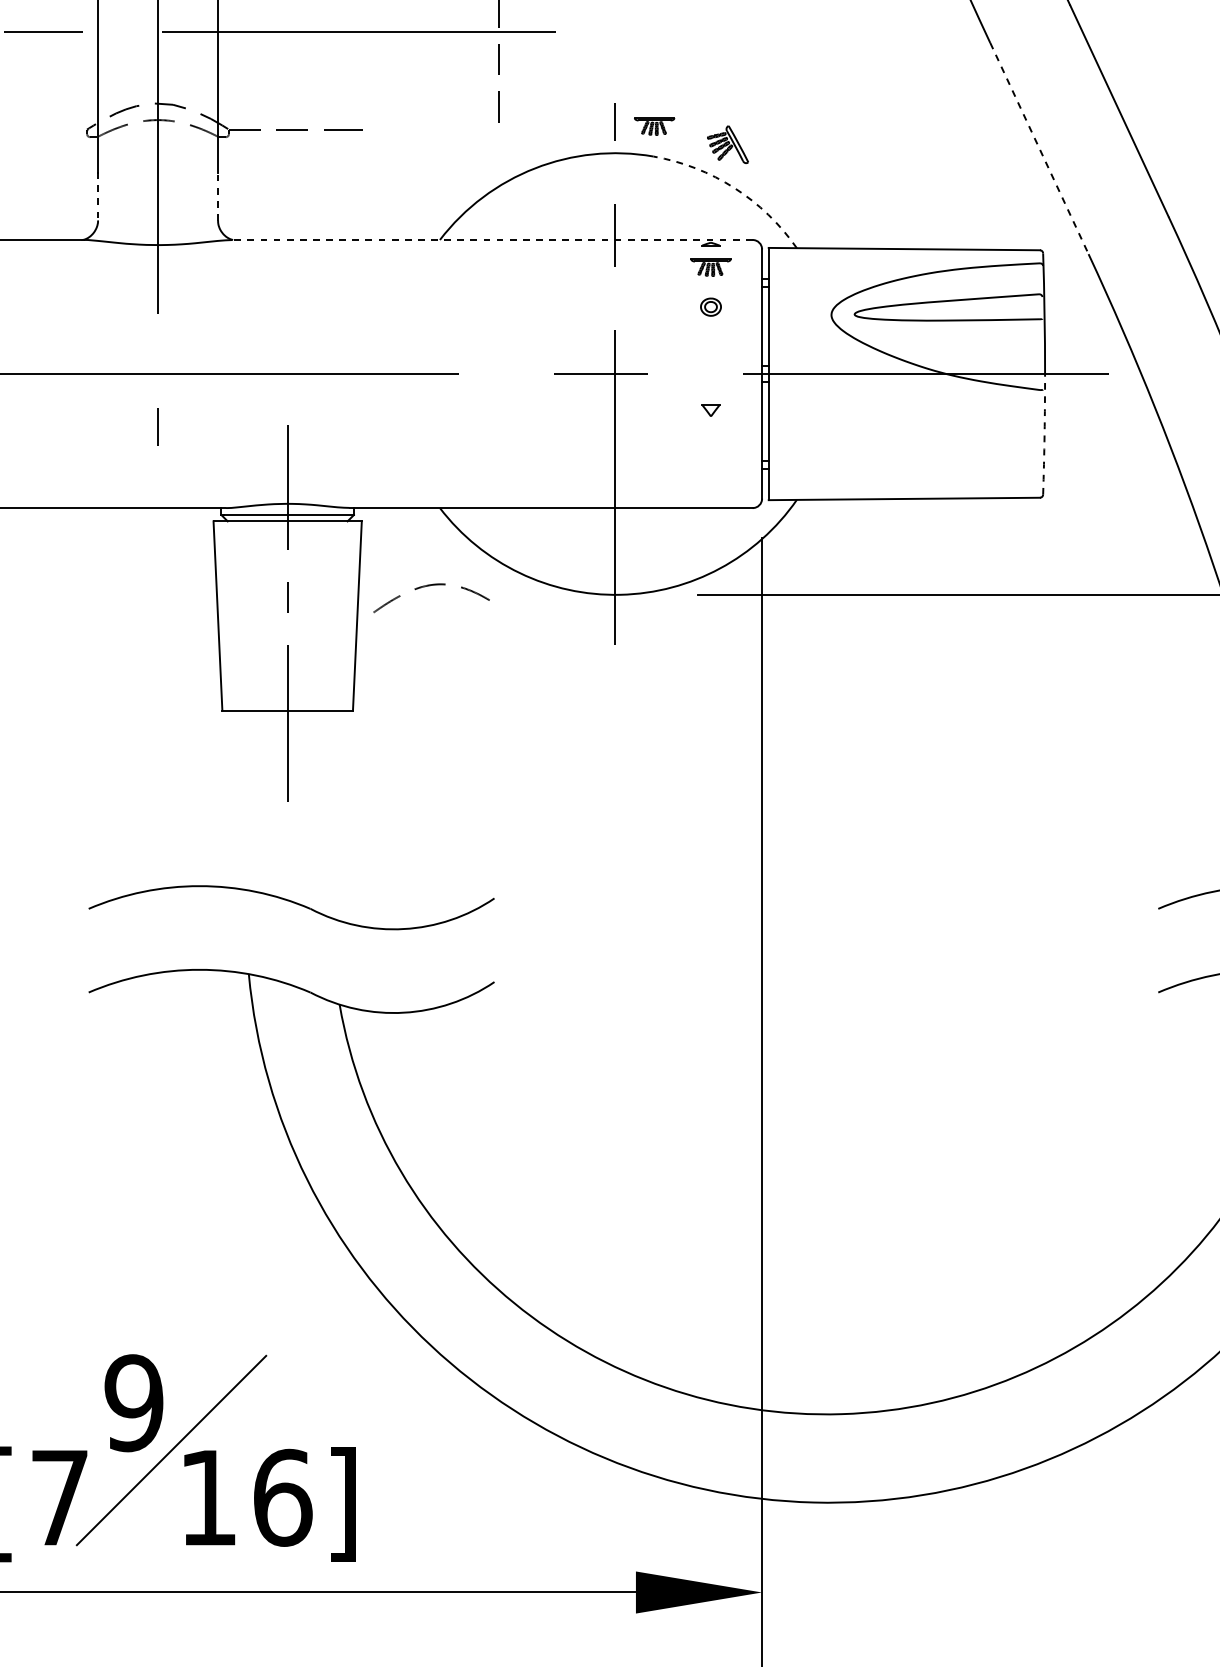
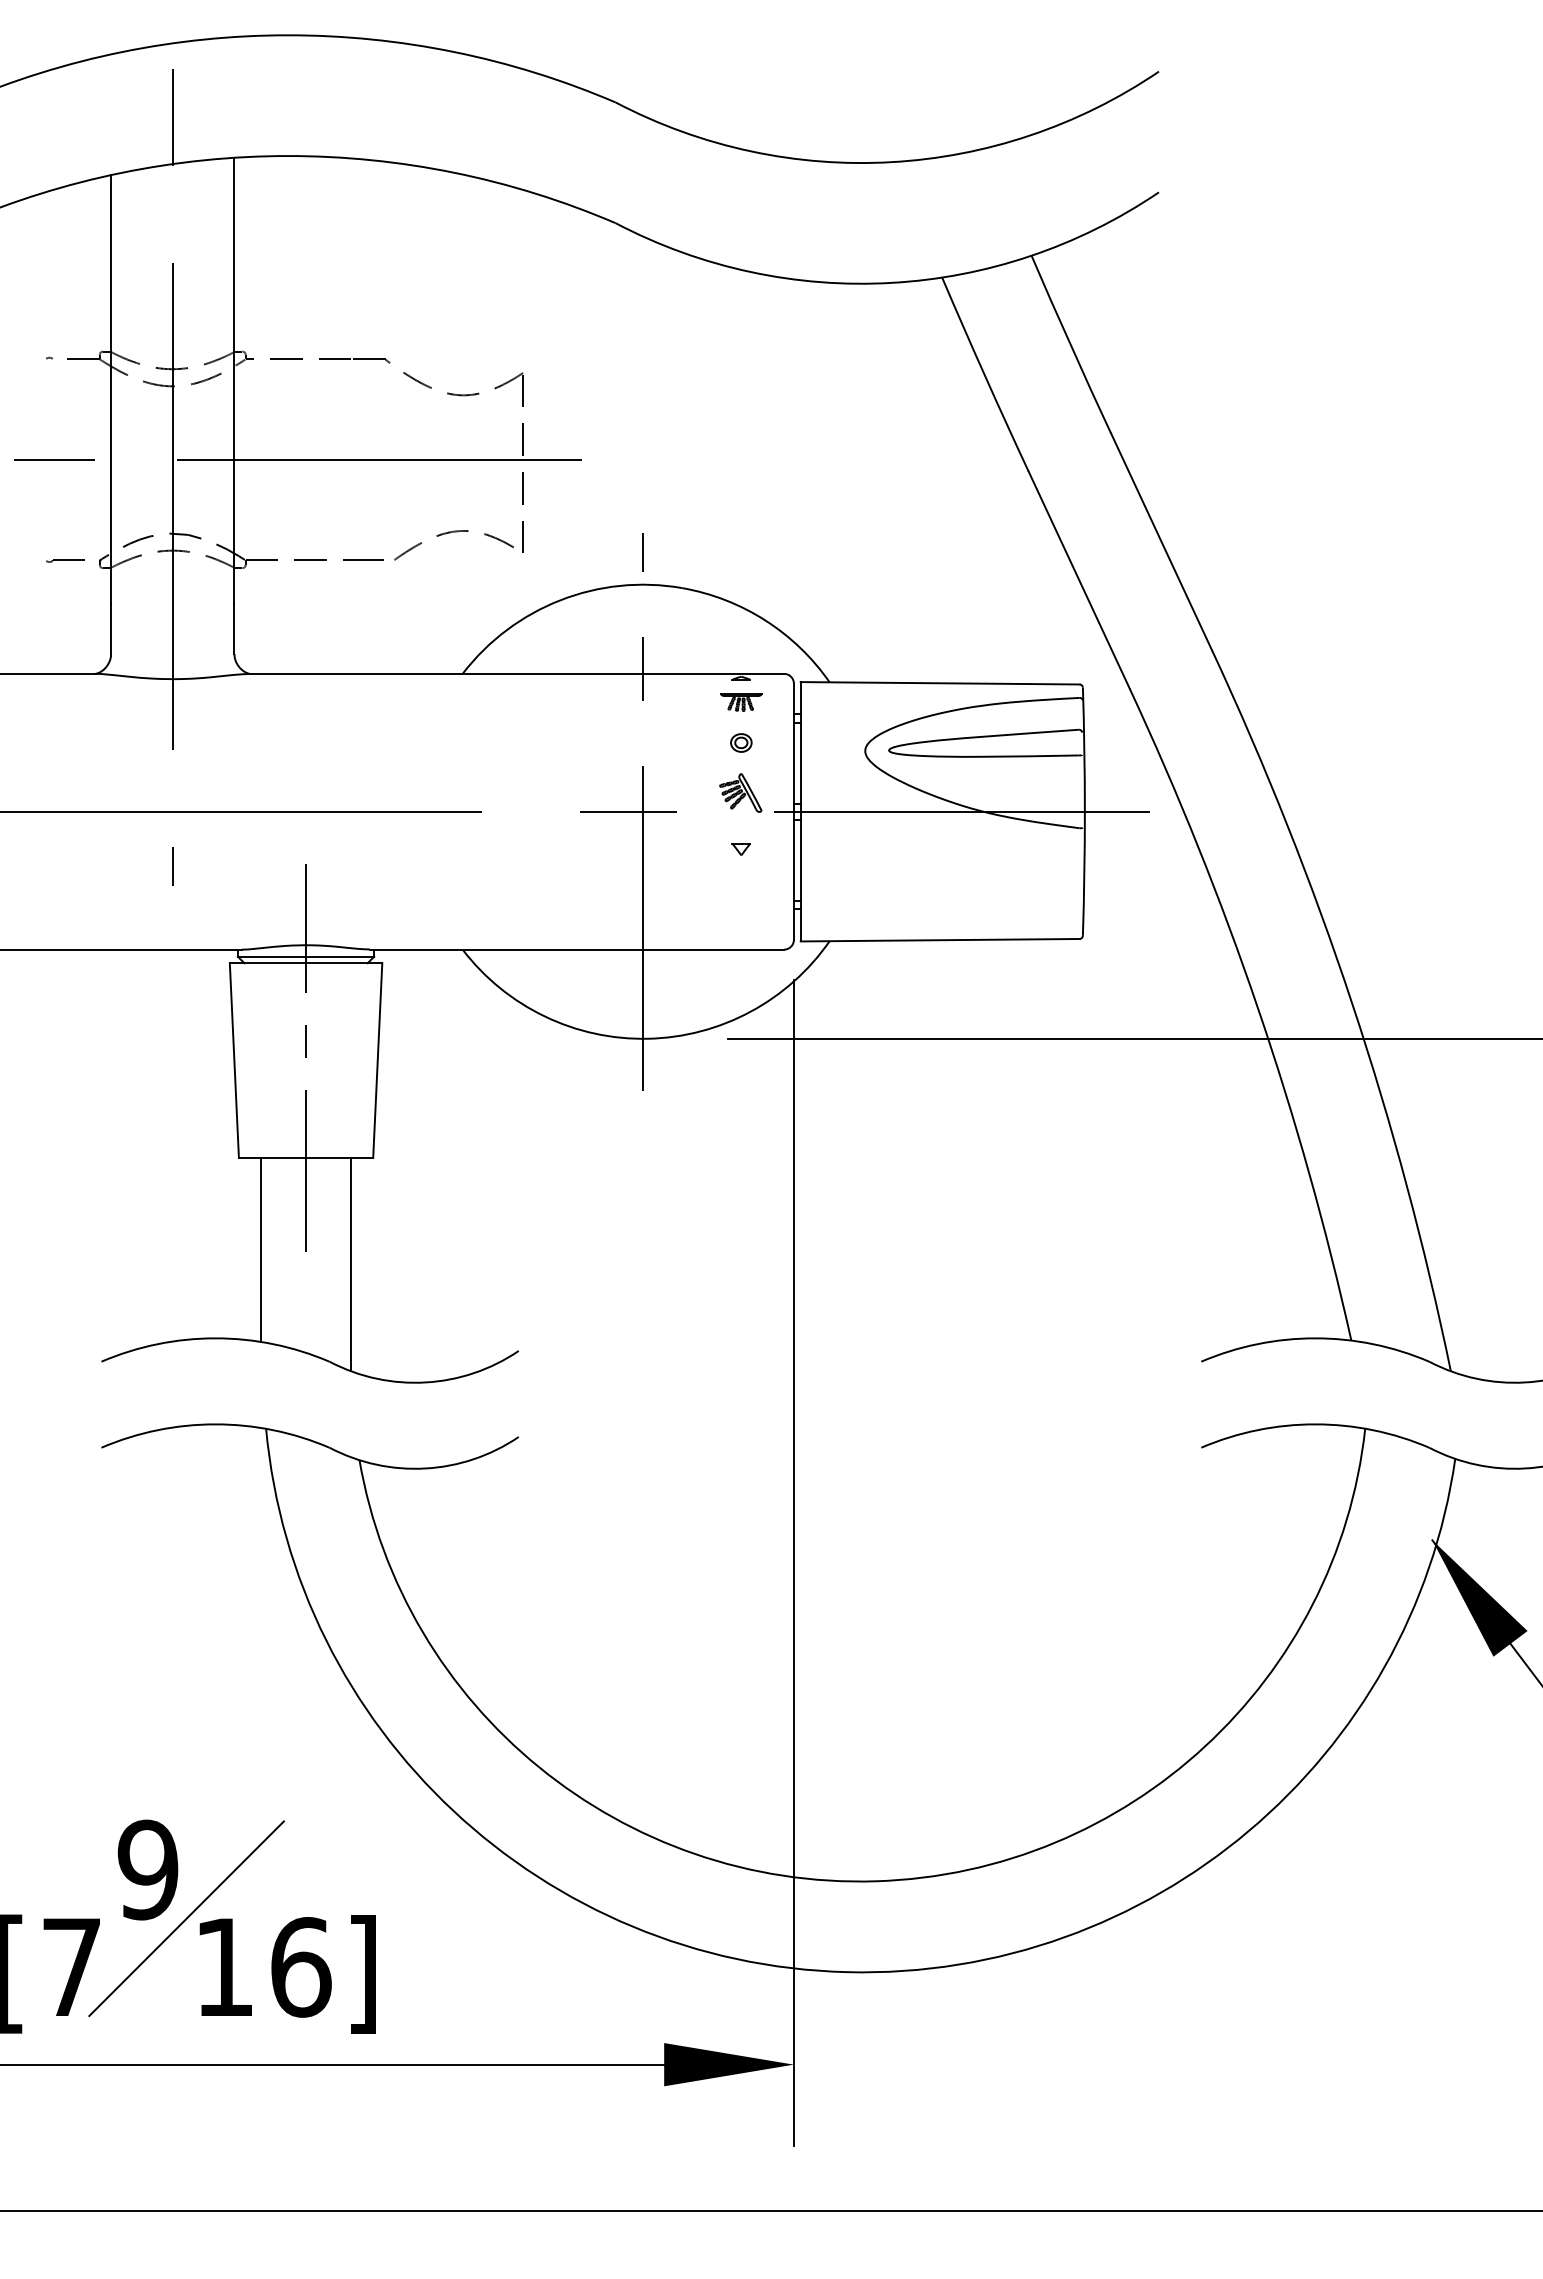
part: (654, 126) -> (683, 557), removed
part: (53, 129) -> (65, 560), added
part: (727, 144) -> (740, 792), moved
line: (1039, 148) -> (1079, 579), dashed -> solid
arc: (734, 188) -> (765, 620), dashed -> solid
line: (98, 195) -> (111, 628), dashed -> solid
line: (218, 195) -> (234, 628), dashed -> solid
line: (492, 239) -> (516, 673), dashed -> solid
arc: (1044, 434) -> (1084, 873), dashed -> solid
curve: (428, 586) -> (450, 533), moved
line: (243, 799) -> (260, 1249), added
line: (331, 814) -> (351, 1264), added

